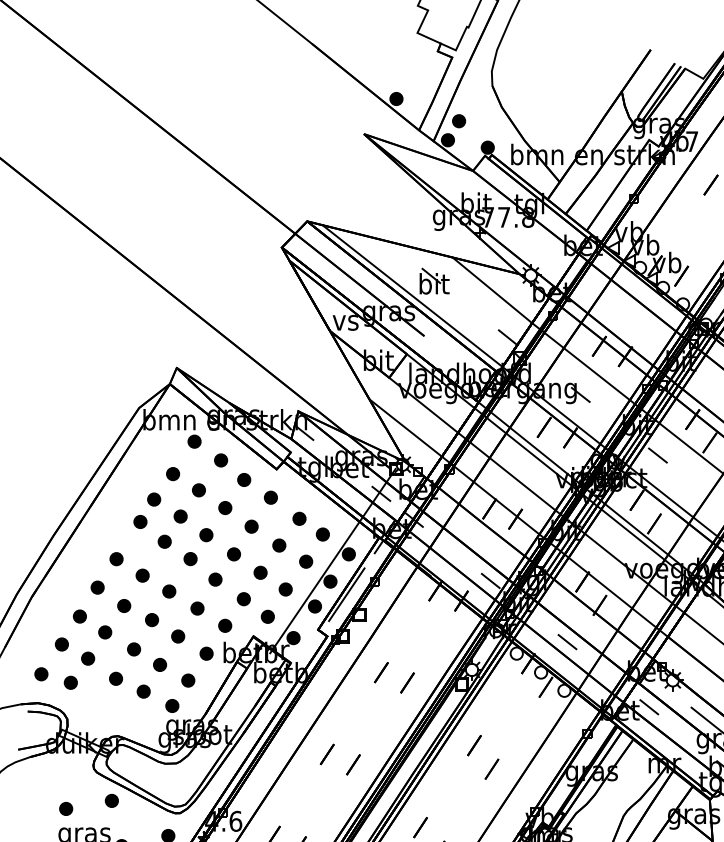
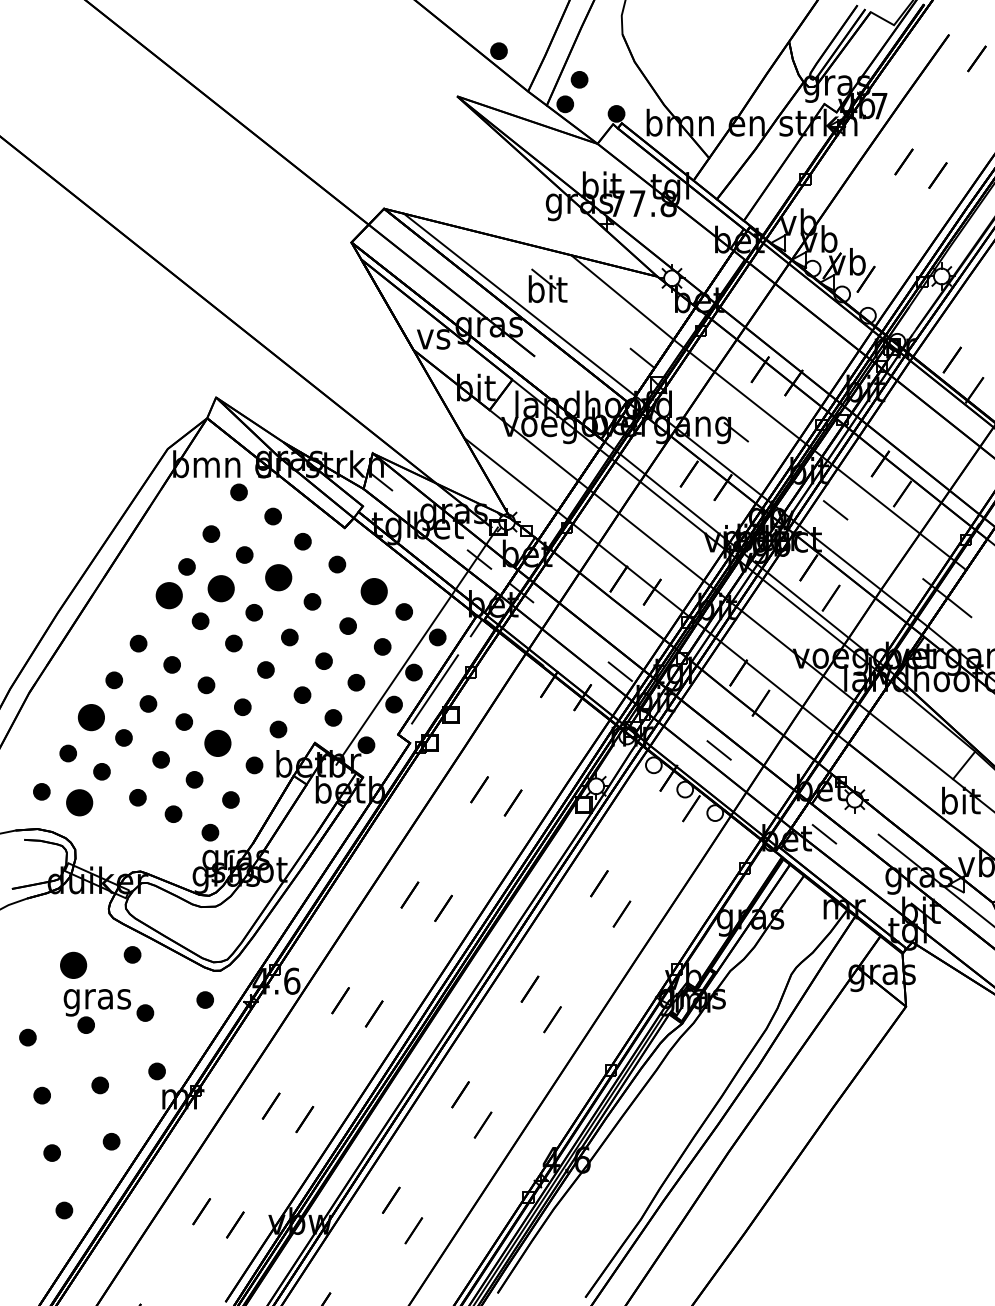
part: (225, 507) -> (278, 577), size x1.6
part: (180, 516) -> (220, 588), size x1.6
part: (299, 518) -> (373, 591), size x1.6
part: (140, 521) -> (169, 595), size x1.6
part: (79, 616) -> (91, 717), size x1.6
part: (177, 635) -> (217, 742), size x1.6
part: (70, 682) -> (79, 802), size x1.6
part: (65, 808) -> (73, 964), size x1.6

